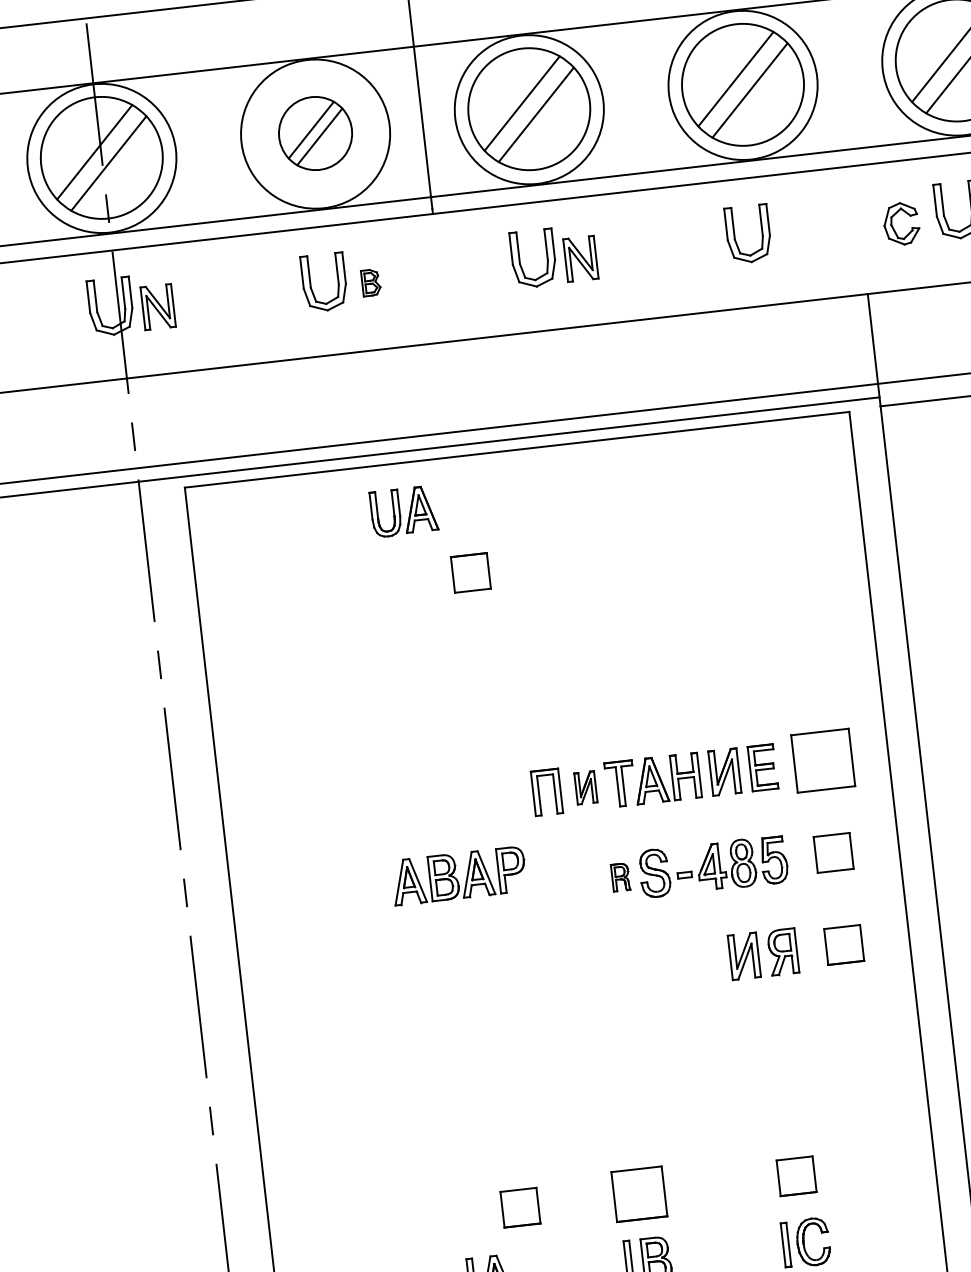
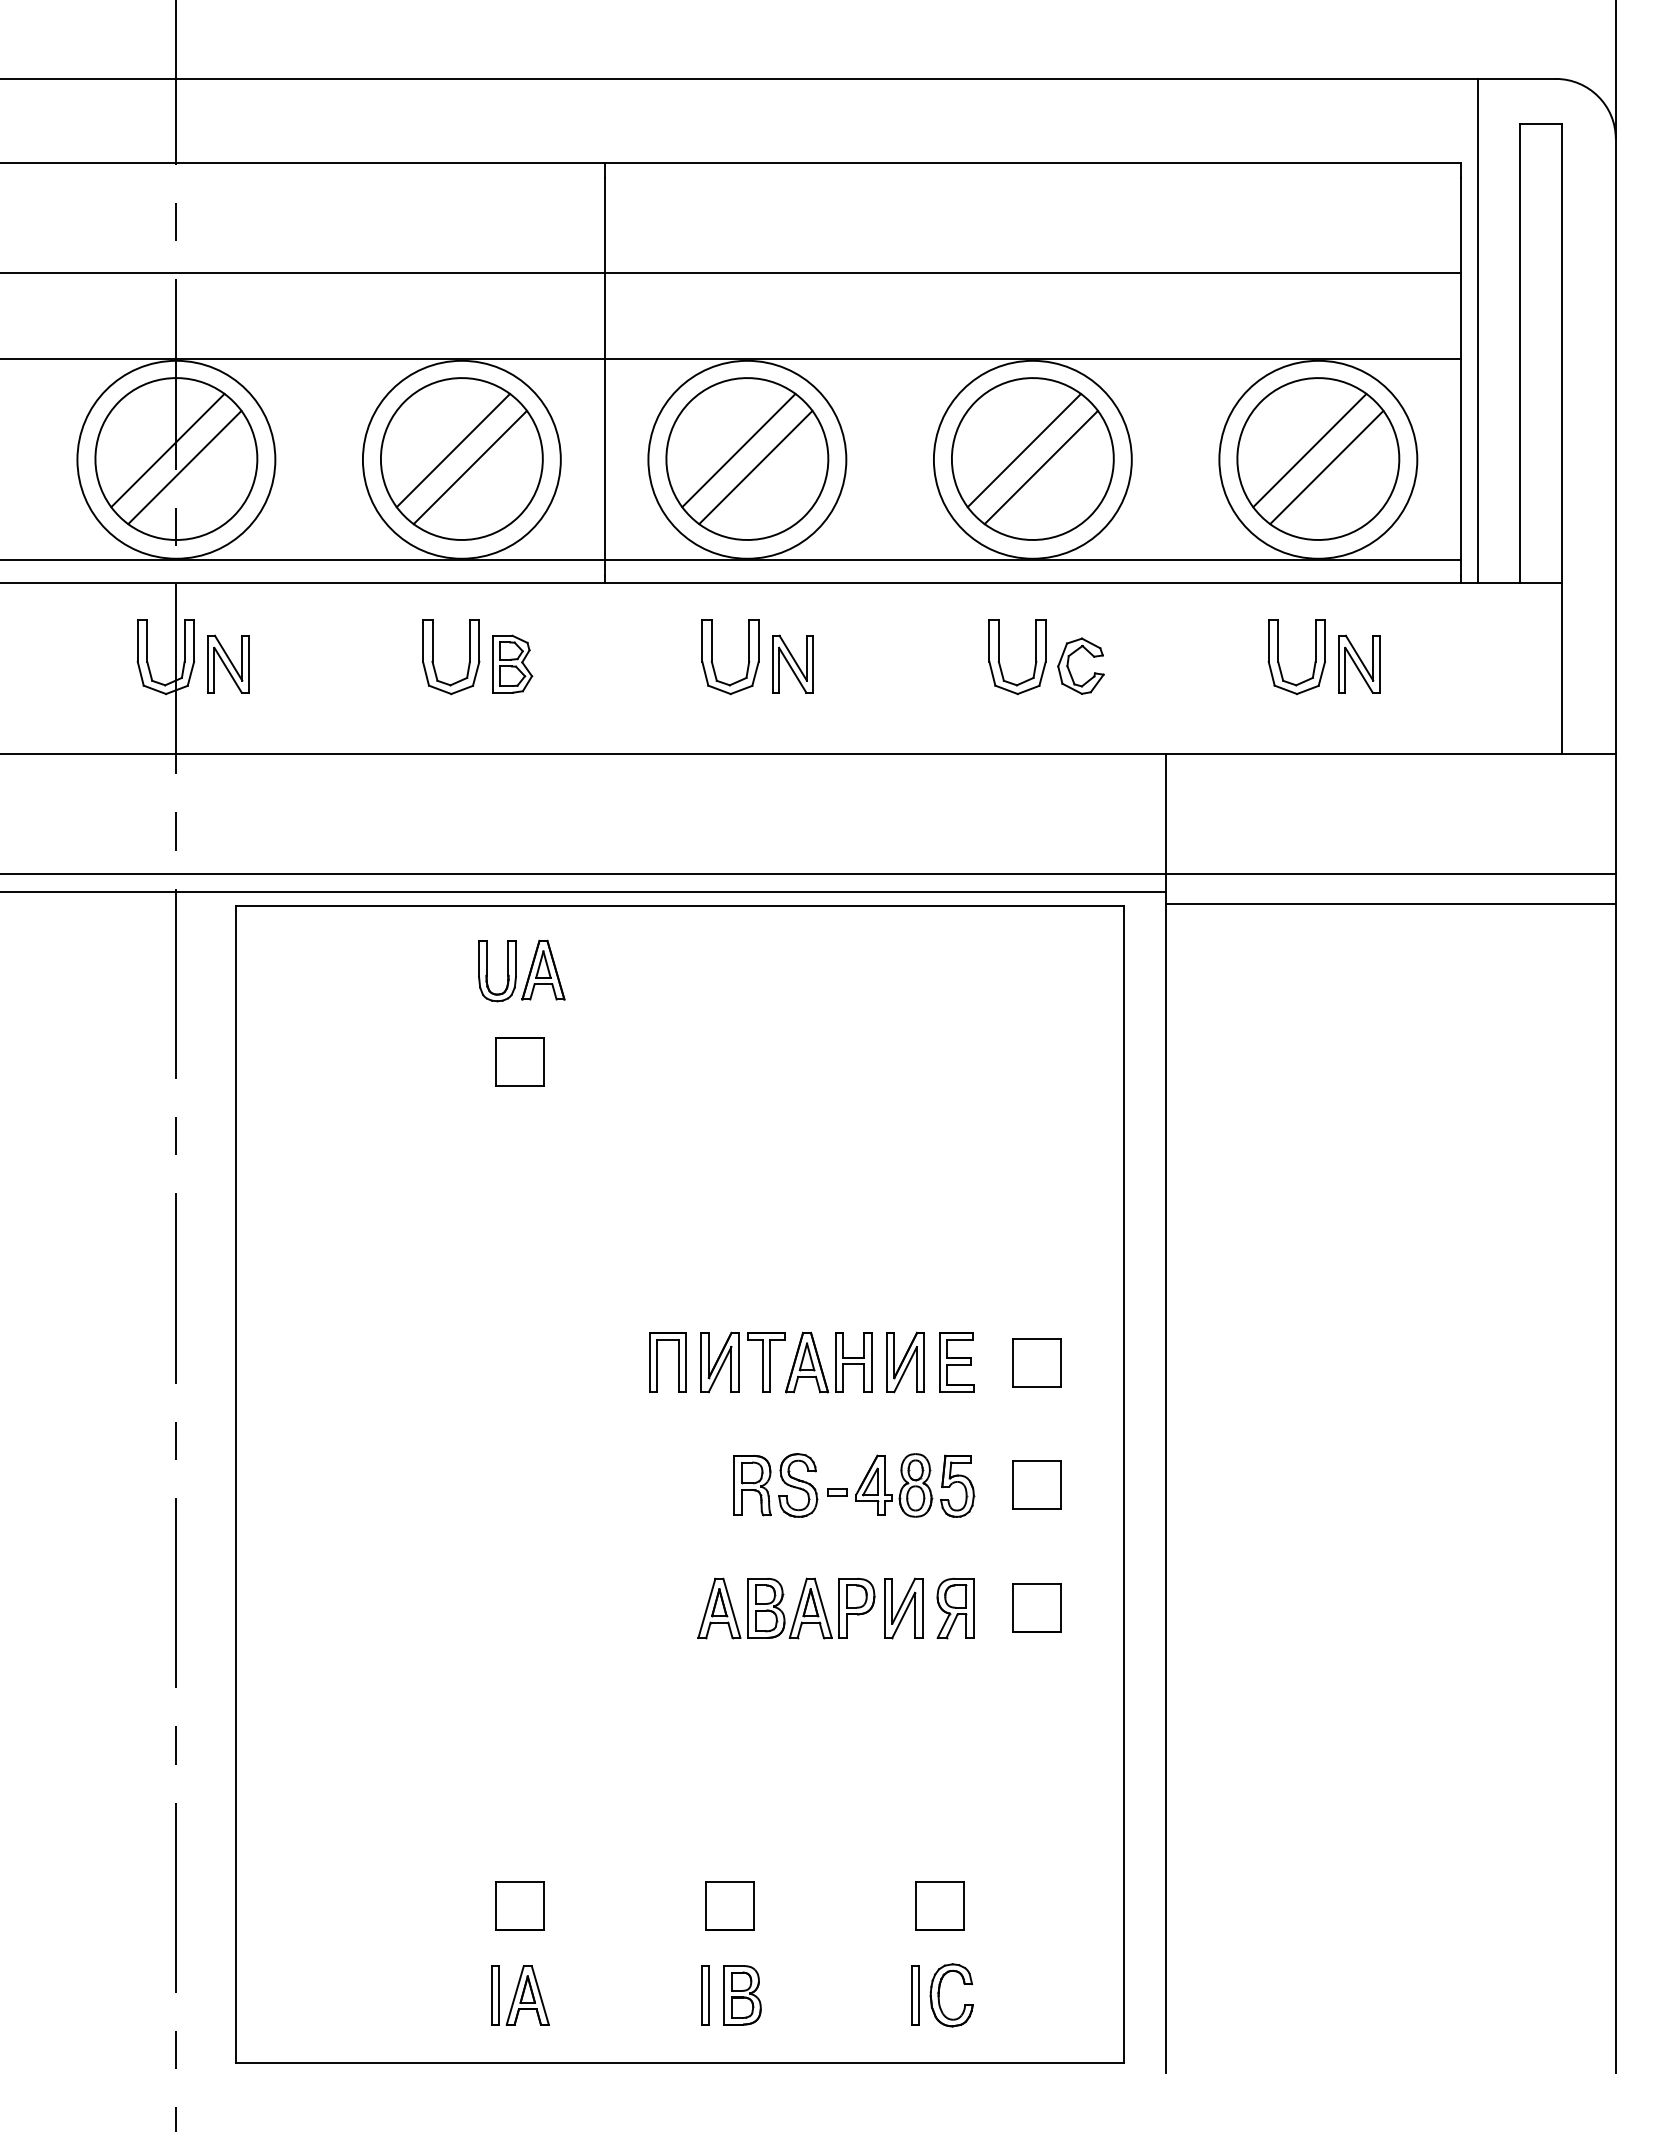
part: (315, 133) -> (461, 458), size x1.67
part: (894, 228) -> (1070, 670), moved
part: (370, 282) -> (512, 663), size x1.67
part: (470, 572) -> (519, 1061), moved
part: (822, 760) -> (1036, 1362), size x0.62
part: (585, 787) -> (719, 1362), size x1.43
part: (458, 875) -> (786, 1608), moved
part: (620, 877) -> (752, 1485), size x1.67
part: (639, 1193) -> (729, 1905), size x0.71
part: (520, 1207) -> (519, 1905), moved

